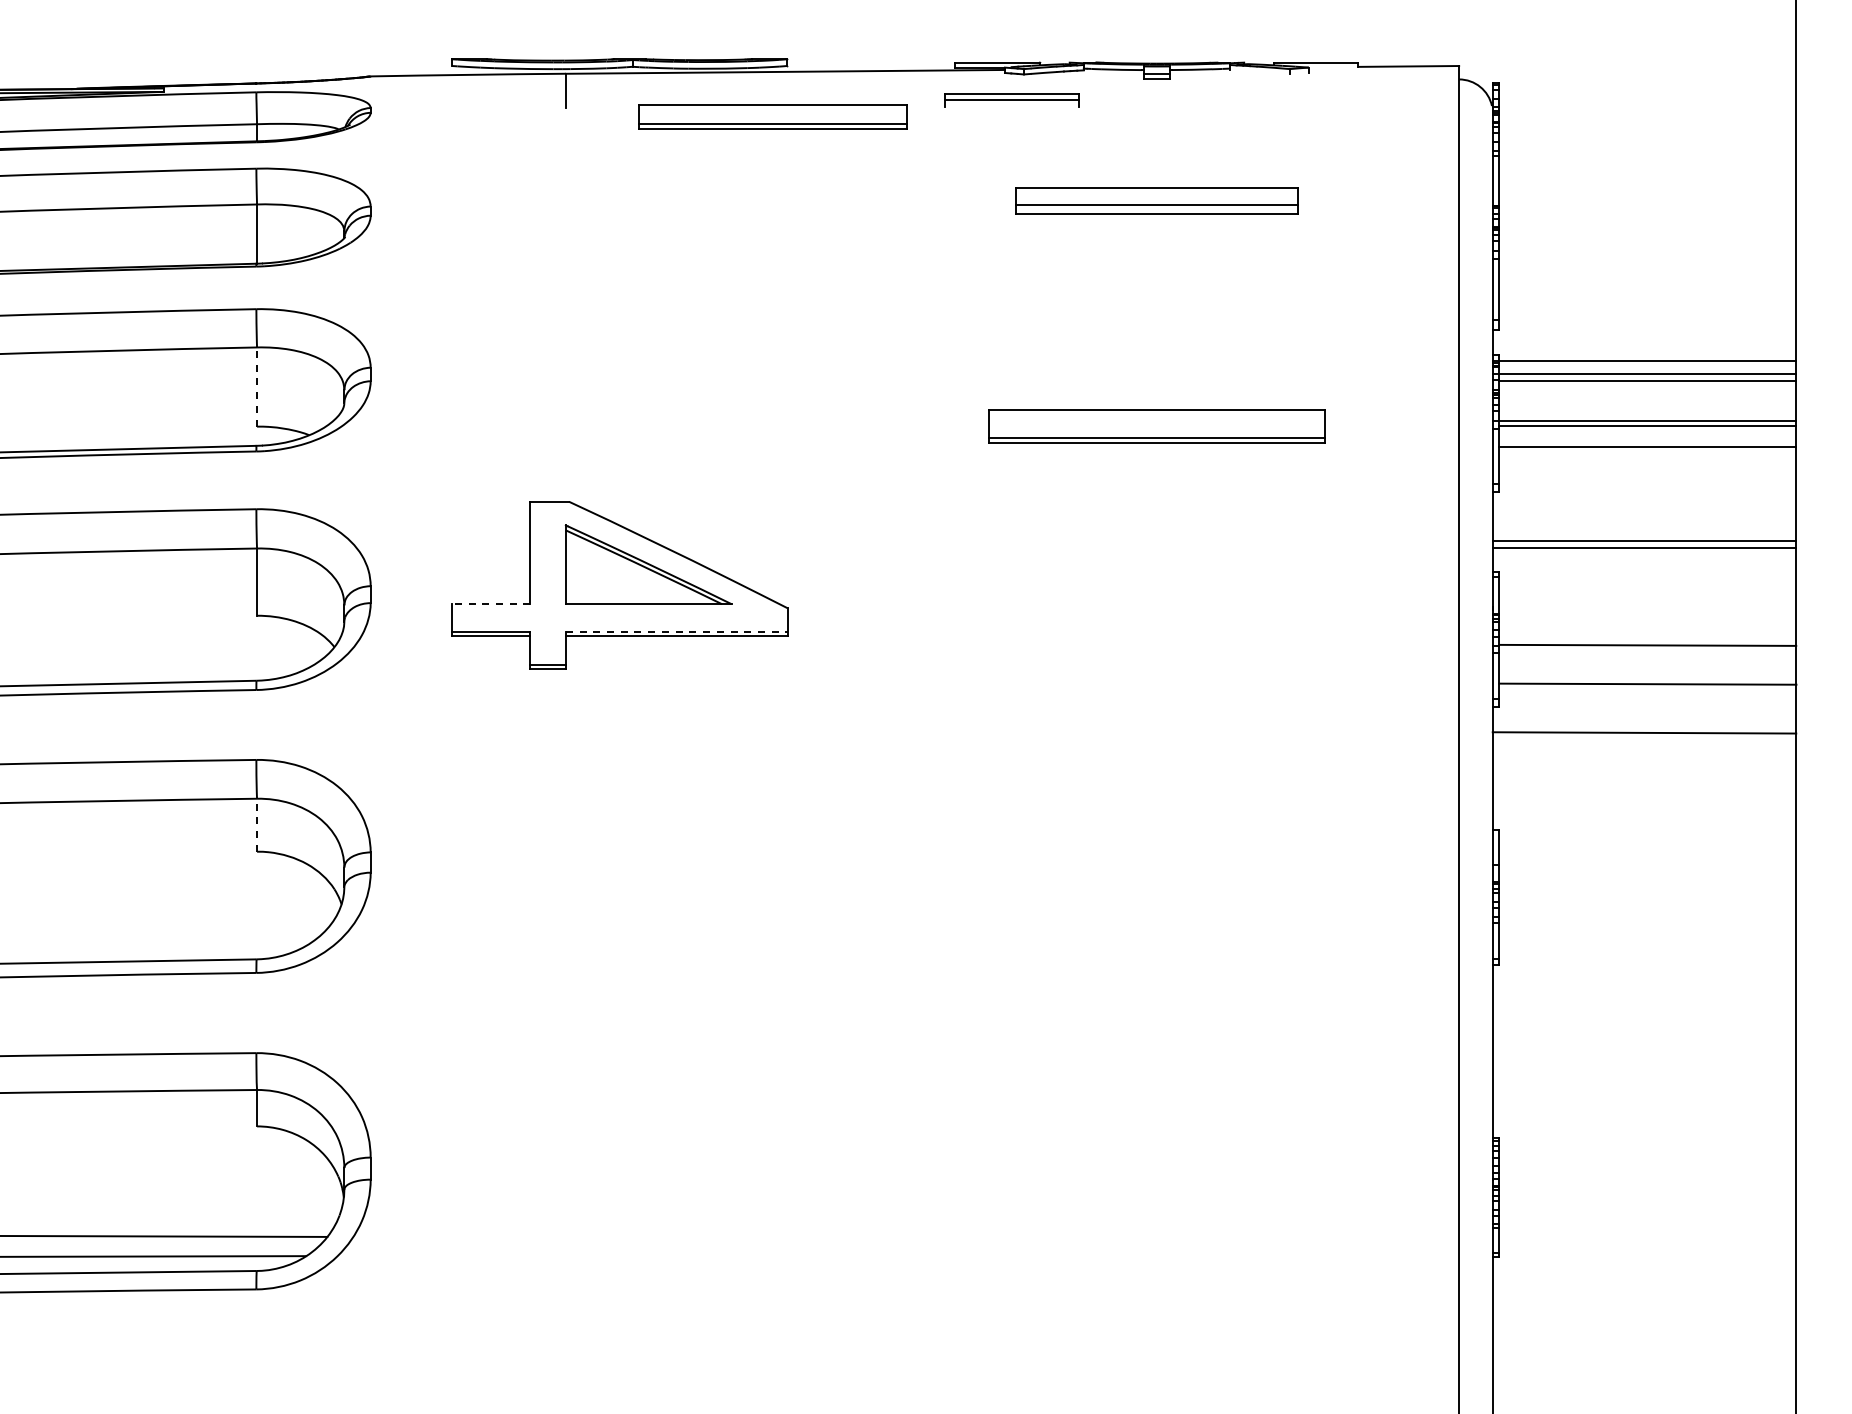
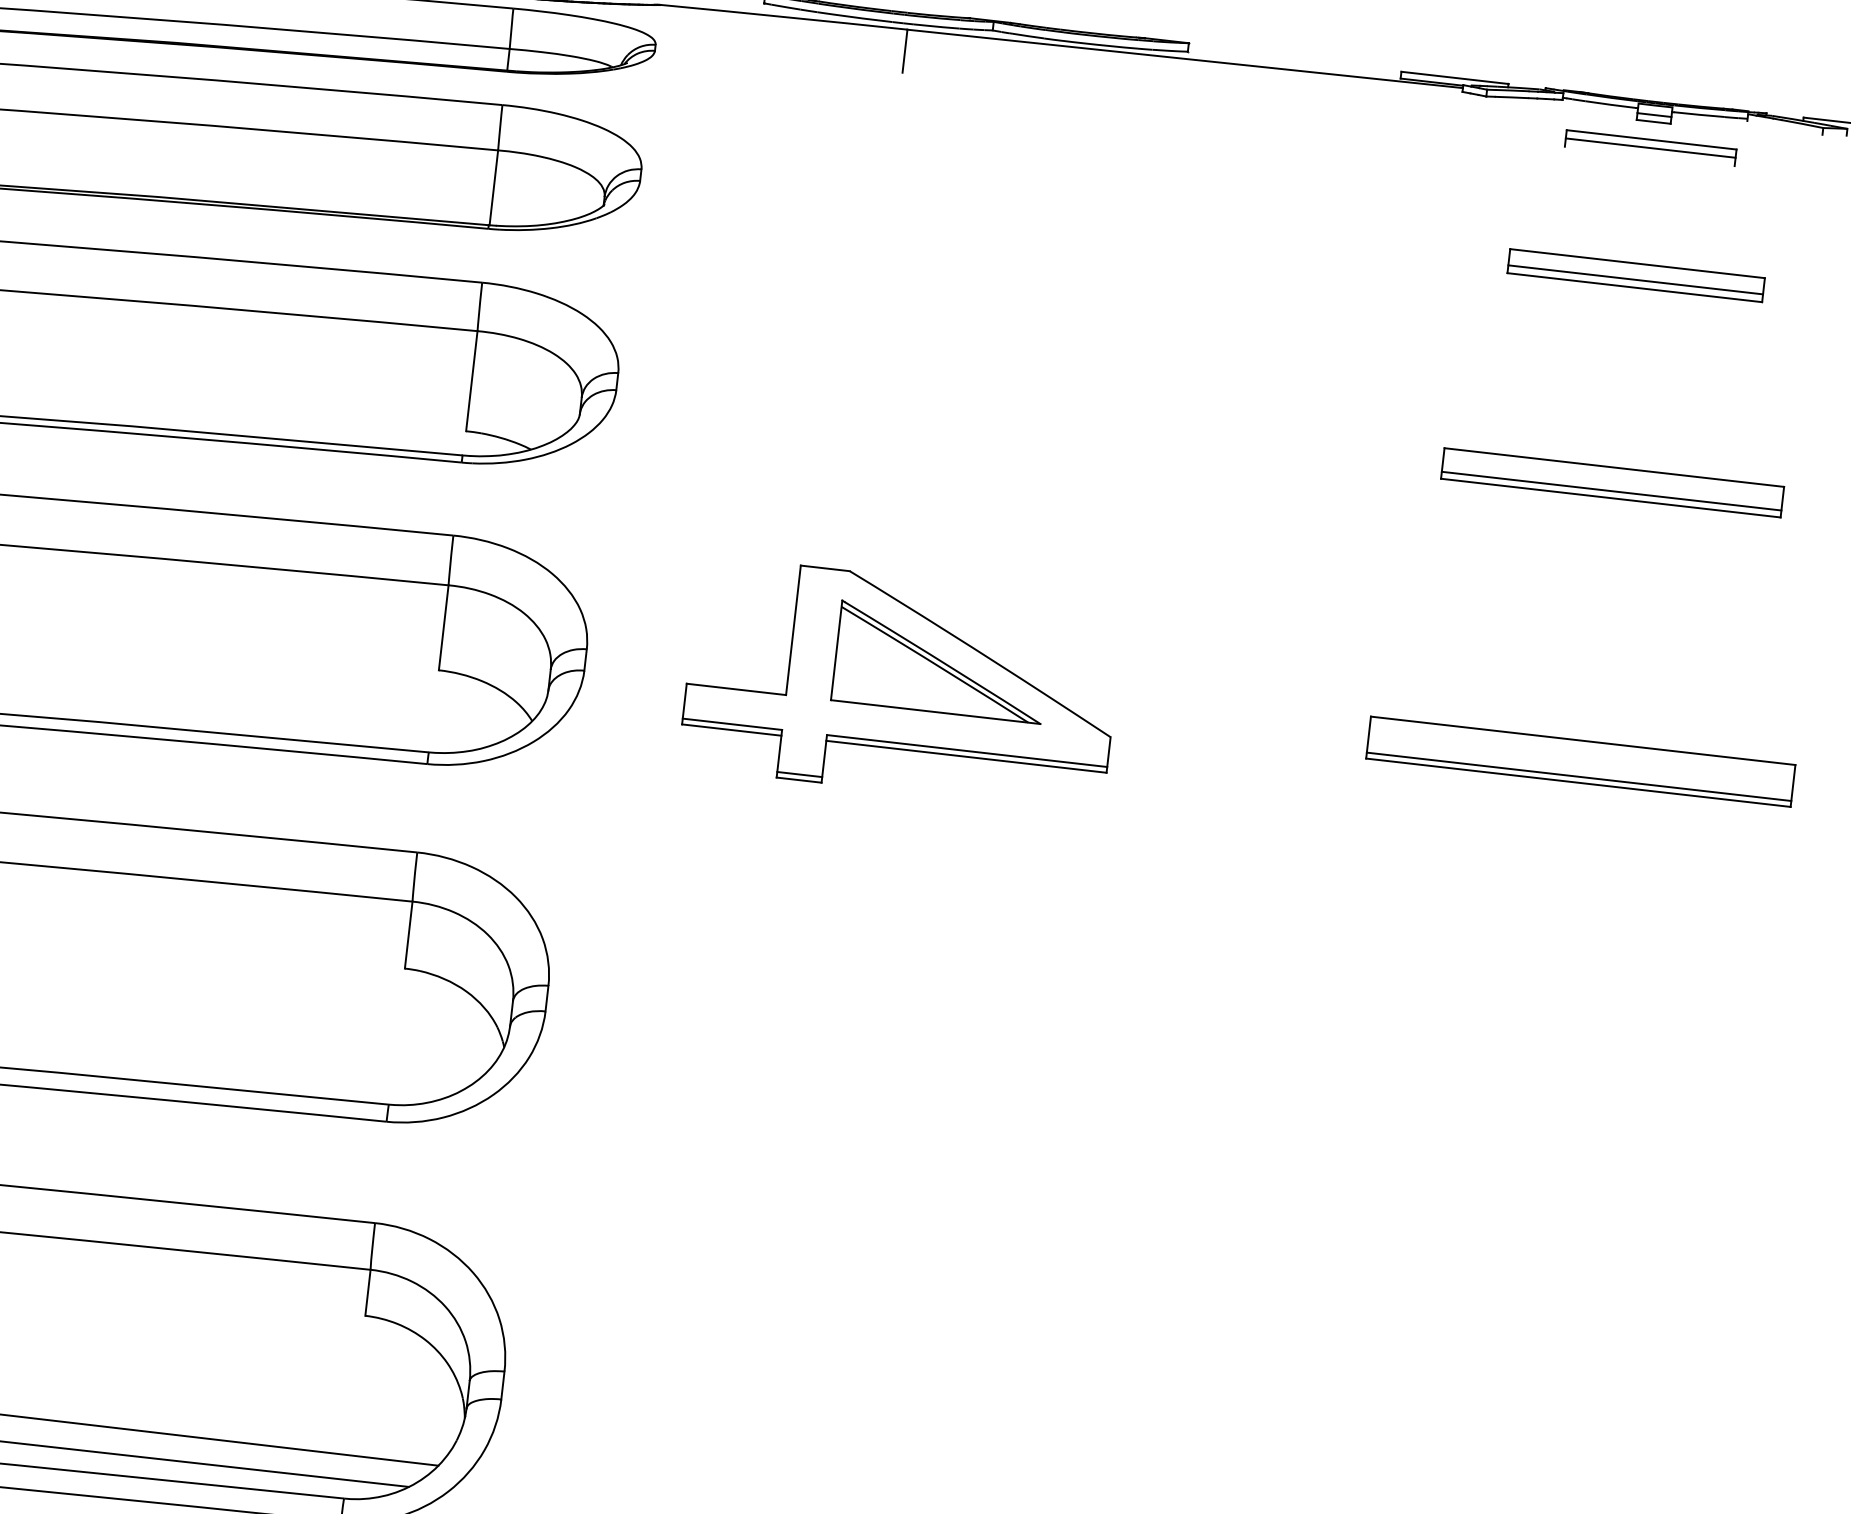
part: (1011, 100) -> (1650, 148), moved
part: (772, 116) -> (1612, 482), moved
part: (1156, 201) -> (1635, 276), size x0.71
line: (257, 387) -> (472, 381), dashed -> solid
part: (1156, 426) -> (1580, 761), moved
line: (490, 604) -> (735, 689), dashed -> solid
line: (676, 631) -> (966, 750), dashed -> solid
line: (257, 824) -> (409, 934), dashed -> solid

